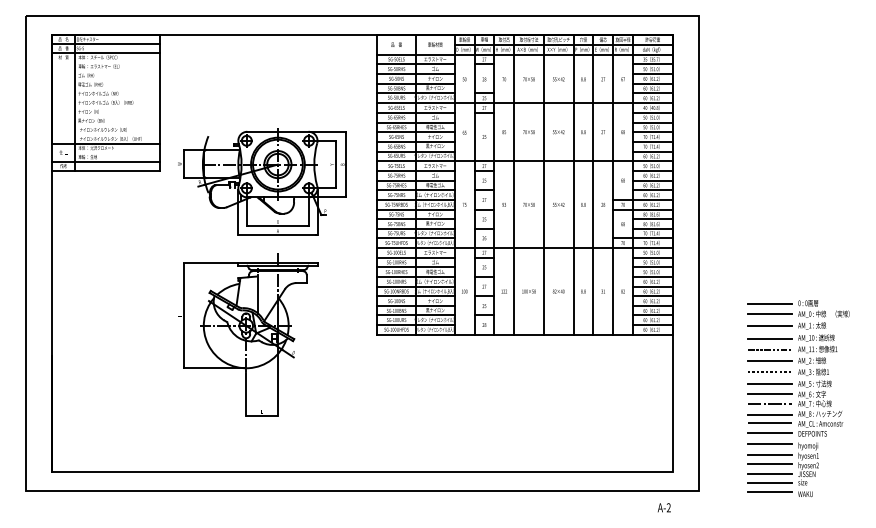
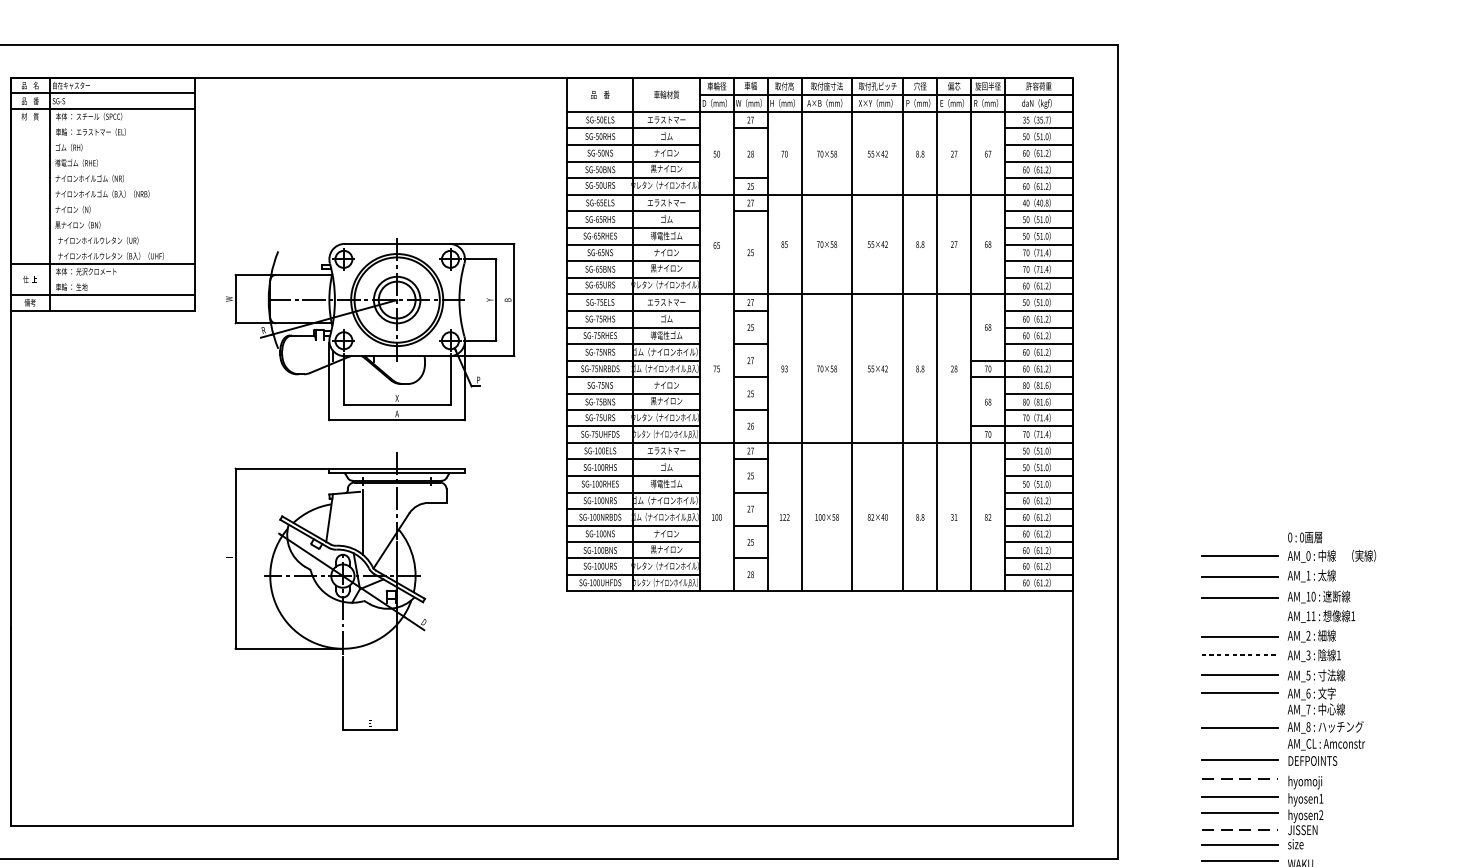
line: (769, 303) -> (1238, 537), removed
line: (769, 350) -> (1238, 618), removed
line: (769, 403) -> (1238, 709), removed
line: (769, 423) -> (1238, 743), removed
line: (770, 444) -> (1240, 779), solid -> dashed
line: (770, 474) -> (1240, 830), solid -> dashed

